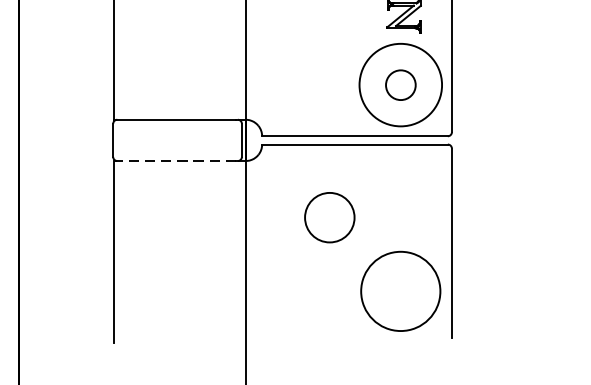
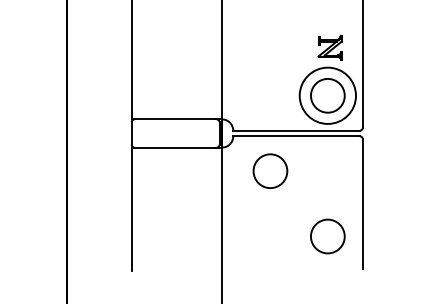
circle: (400, 84) -> (327, 95), size x1.67
line: (174, 160) -> (173, 147), dashed -> solid
circle: (329, 216) -> (270, 170), moved
circle: (400, 291) -> (327, 236), size x0.62

